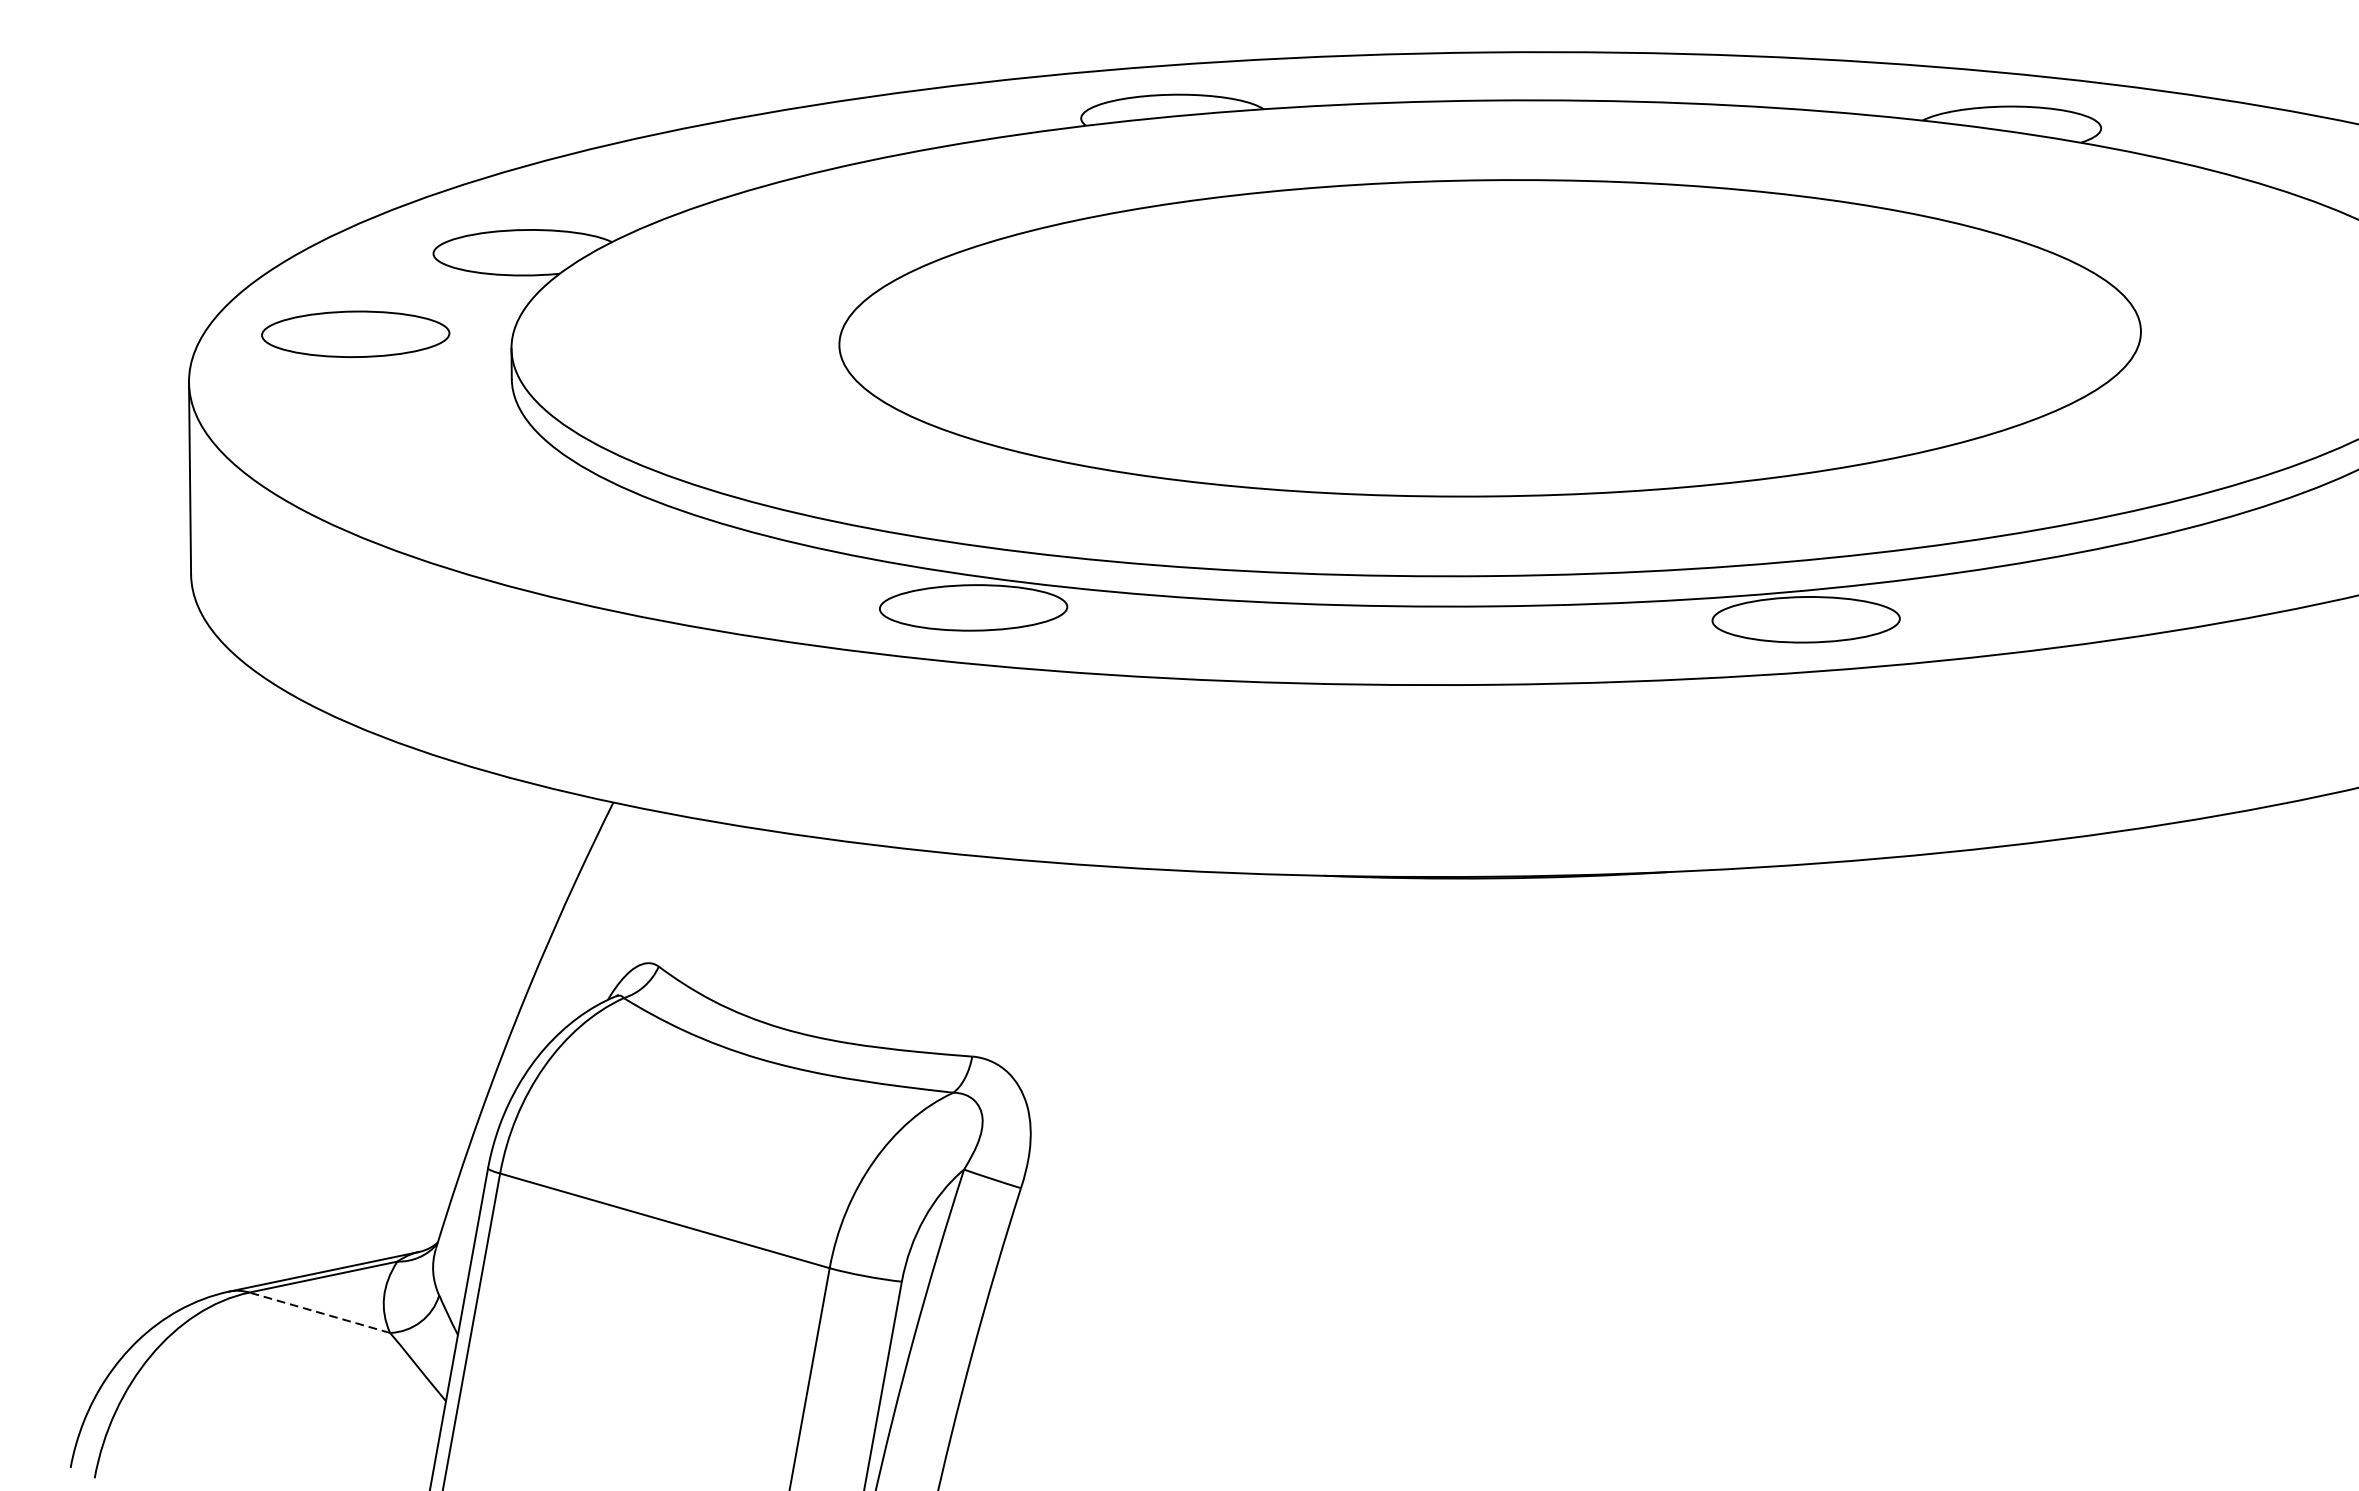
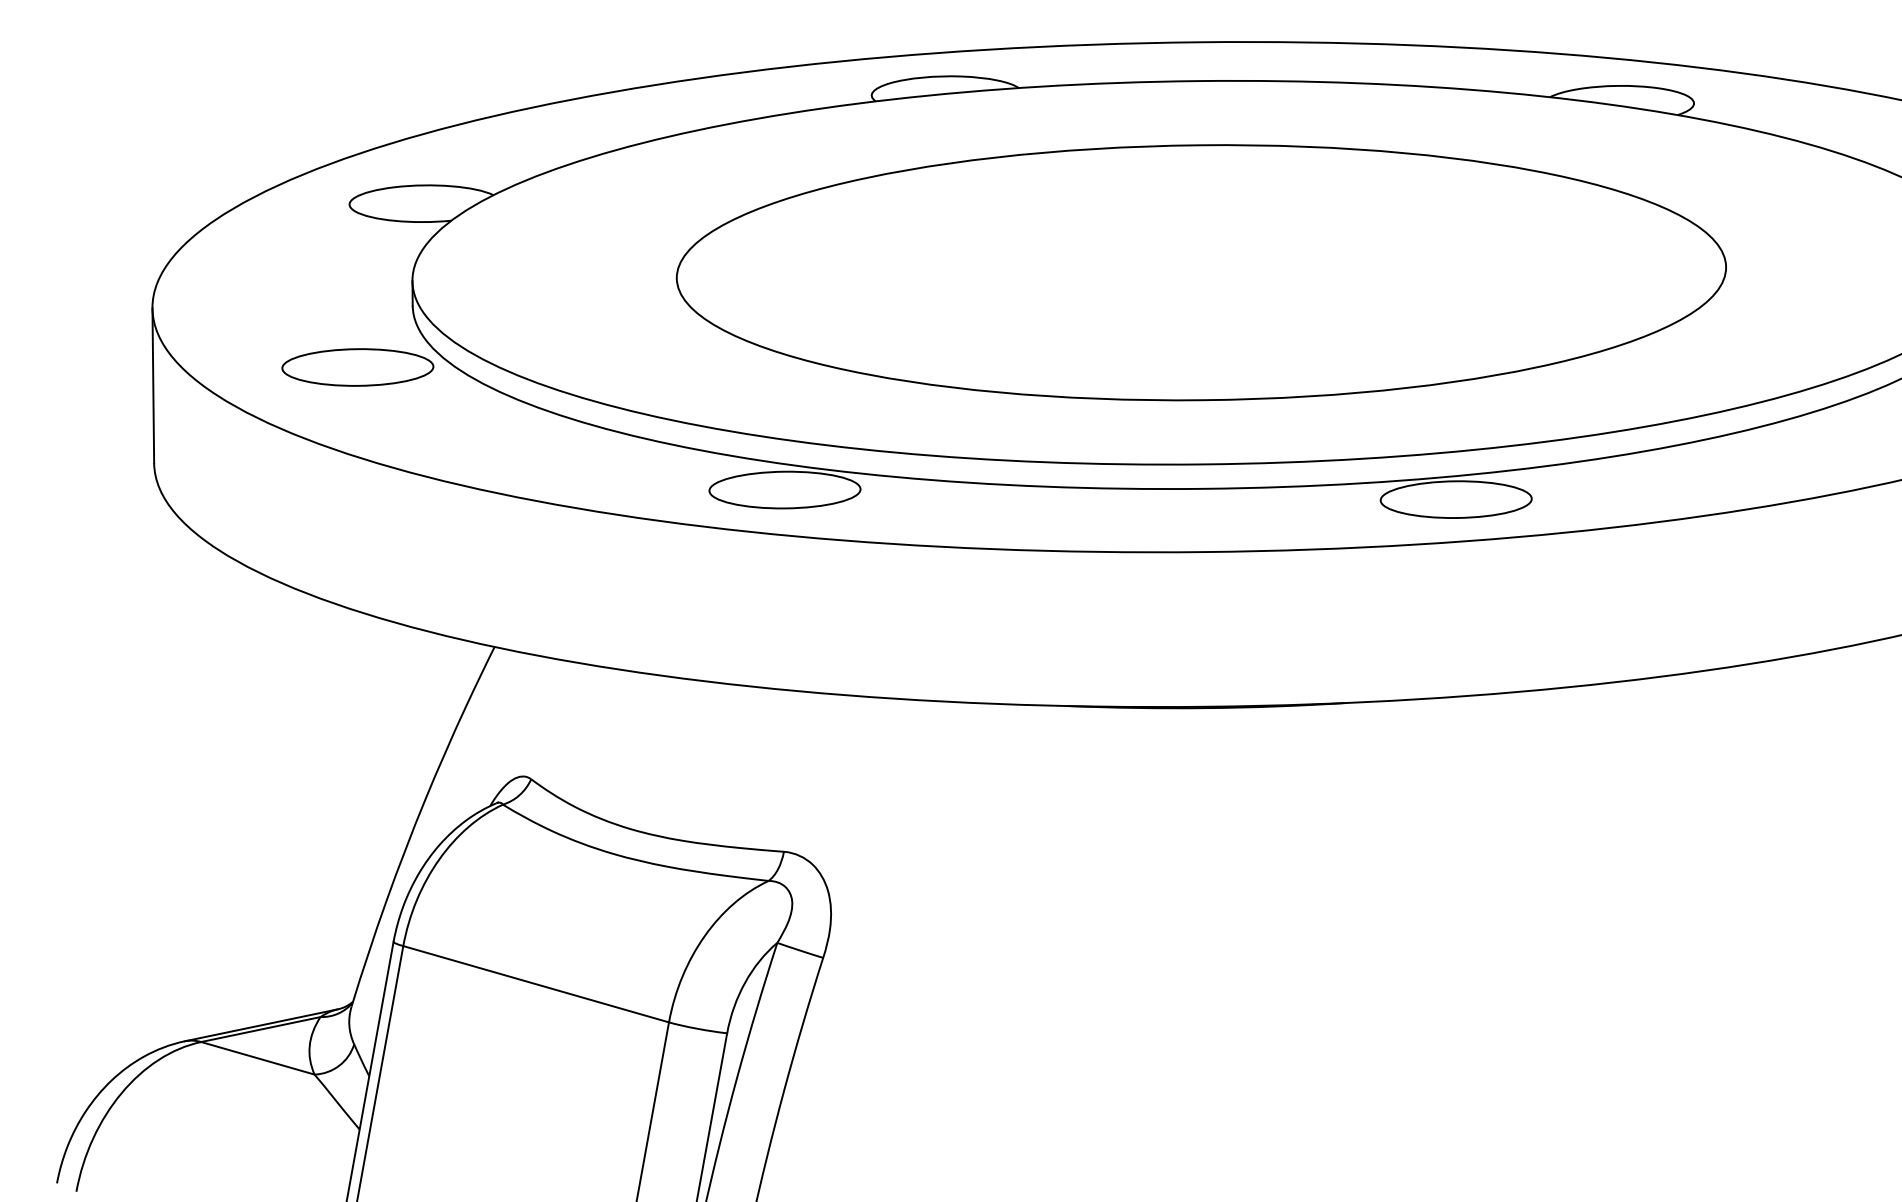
part: (355, 334) -> (357, 367), moved
line: (319, 1312) -> (257, 1058), dashed -> solid

